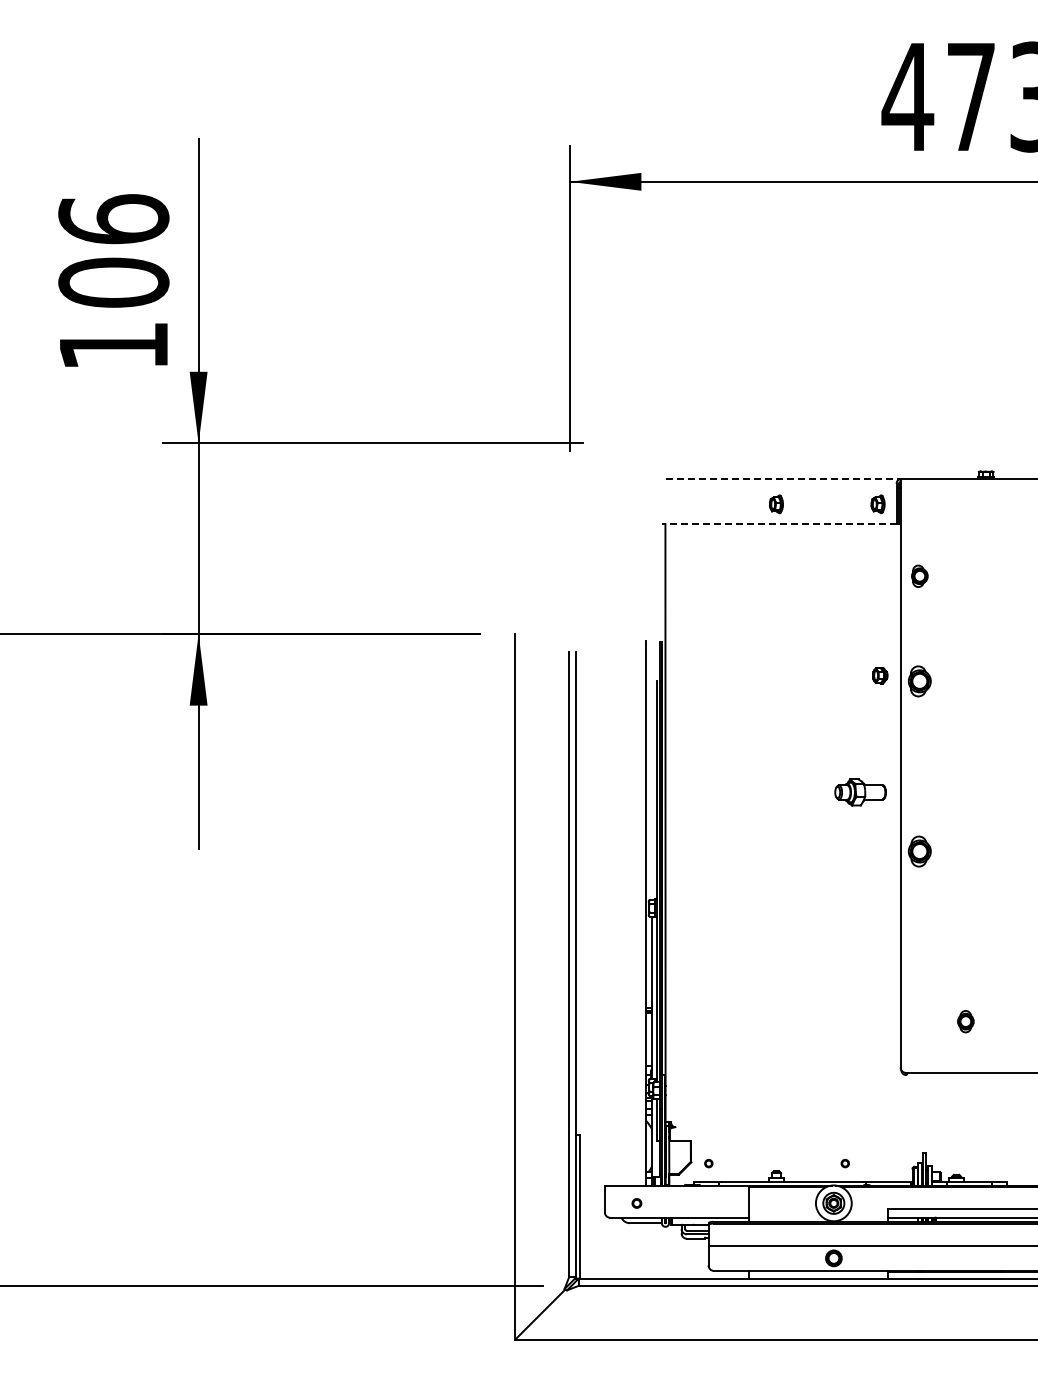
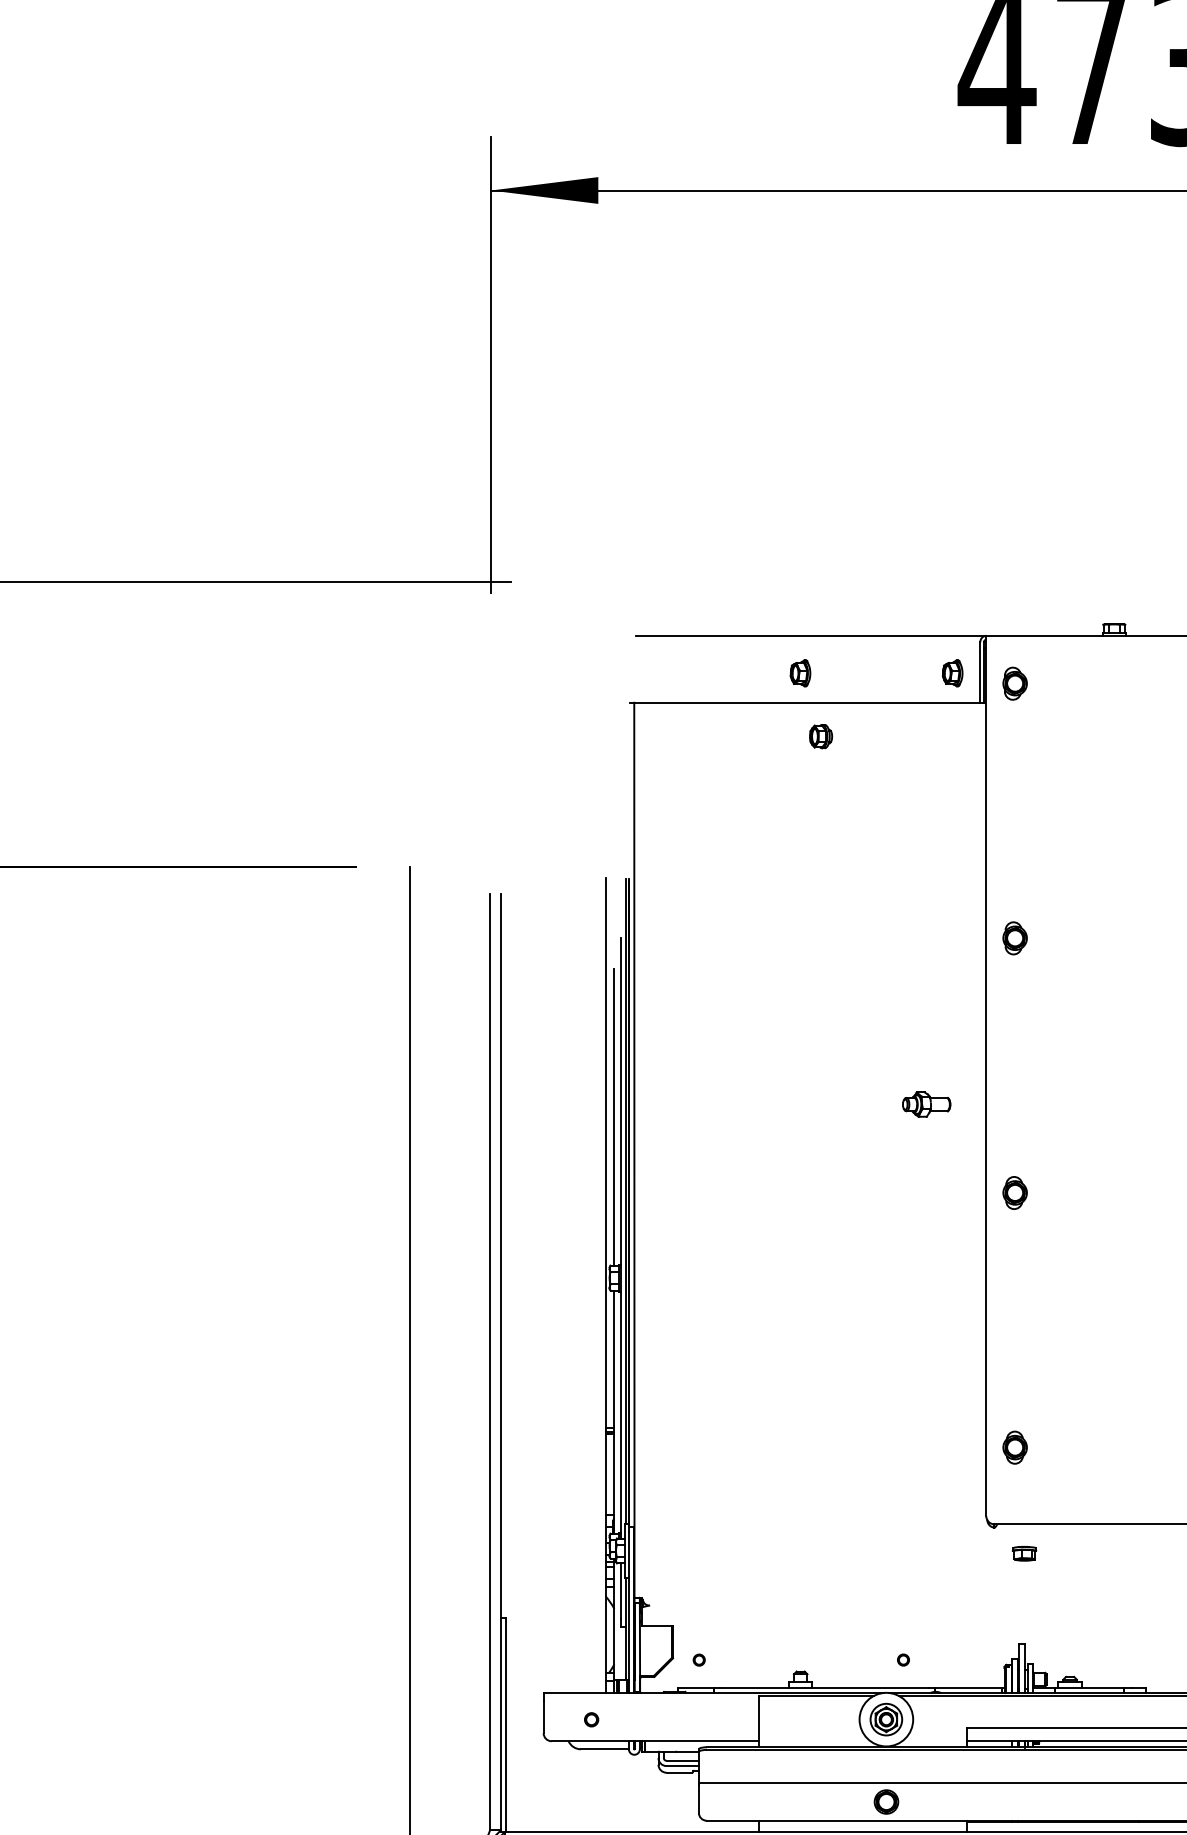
line: (784, 479) -> (812, 636), dashed -> solid
line: (778, 524) -> (803, 703), dashed -> solid
part: (919, 575) -> (1014, 682), moved
part: (880, 675) -> (821, 736), moved
part: (919, 681) -> (1014, 938), size x0.71
part: (860, 792) -> (926, 1104), size x0.62
line: (652, 800) -> (614, 1116), added
part: (919, 851) -> (1014, 1192), size x0.71
part: (965, 1021) -> (1014, 1447), moved
part: (925, 1092) -> (1023, 1553), added

